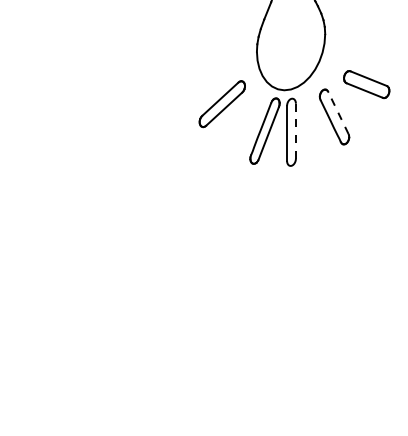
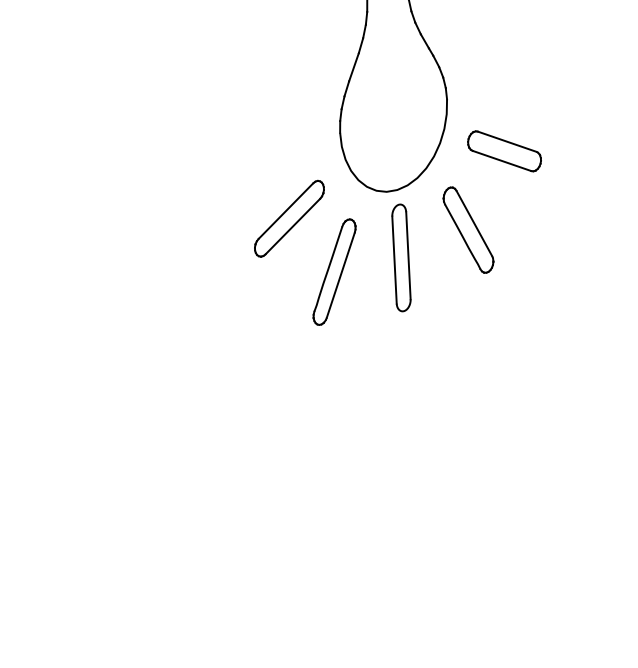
part: (366, 84) -> (504, 151), moved
line: (338, 112) -> (474, 222), dashed -> solid
part: (264, 130) -> (333, 271), moved
line: (295, 131) -> (407, 256), dashed -> solid

